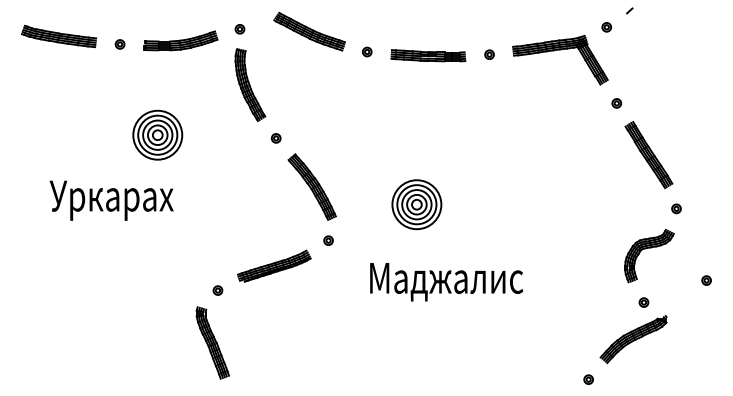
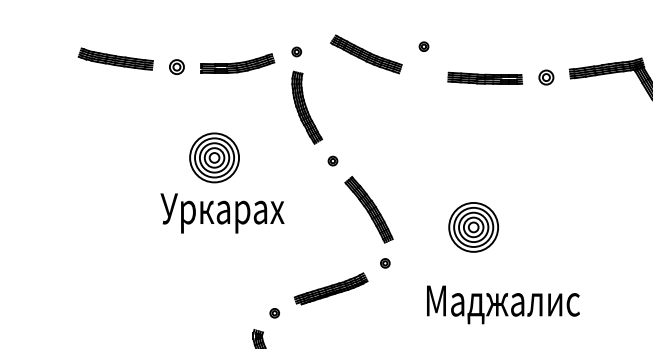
part: (119, 44) -> (176, 67), size x1.6
part: (367, 51) -> (424, 46), moved
part: (489, 54) -> (546, 77), size x1.6
text: (111, 200) -> (222, 213), moved

